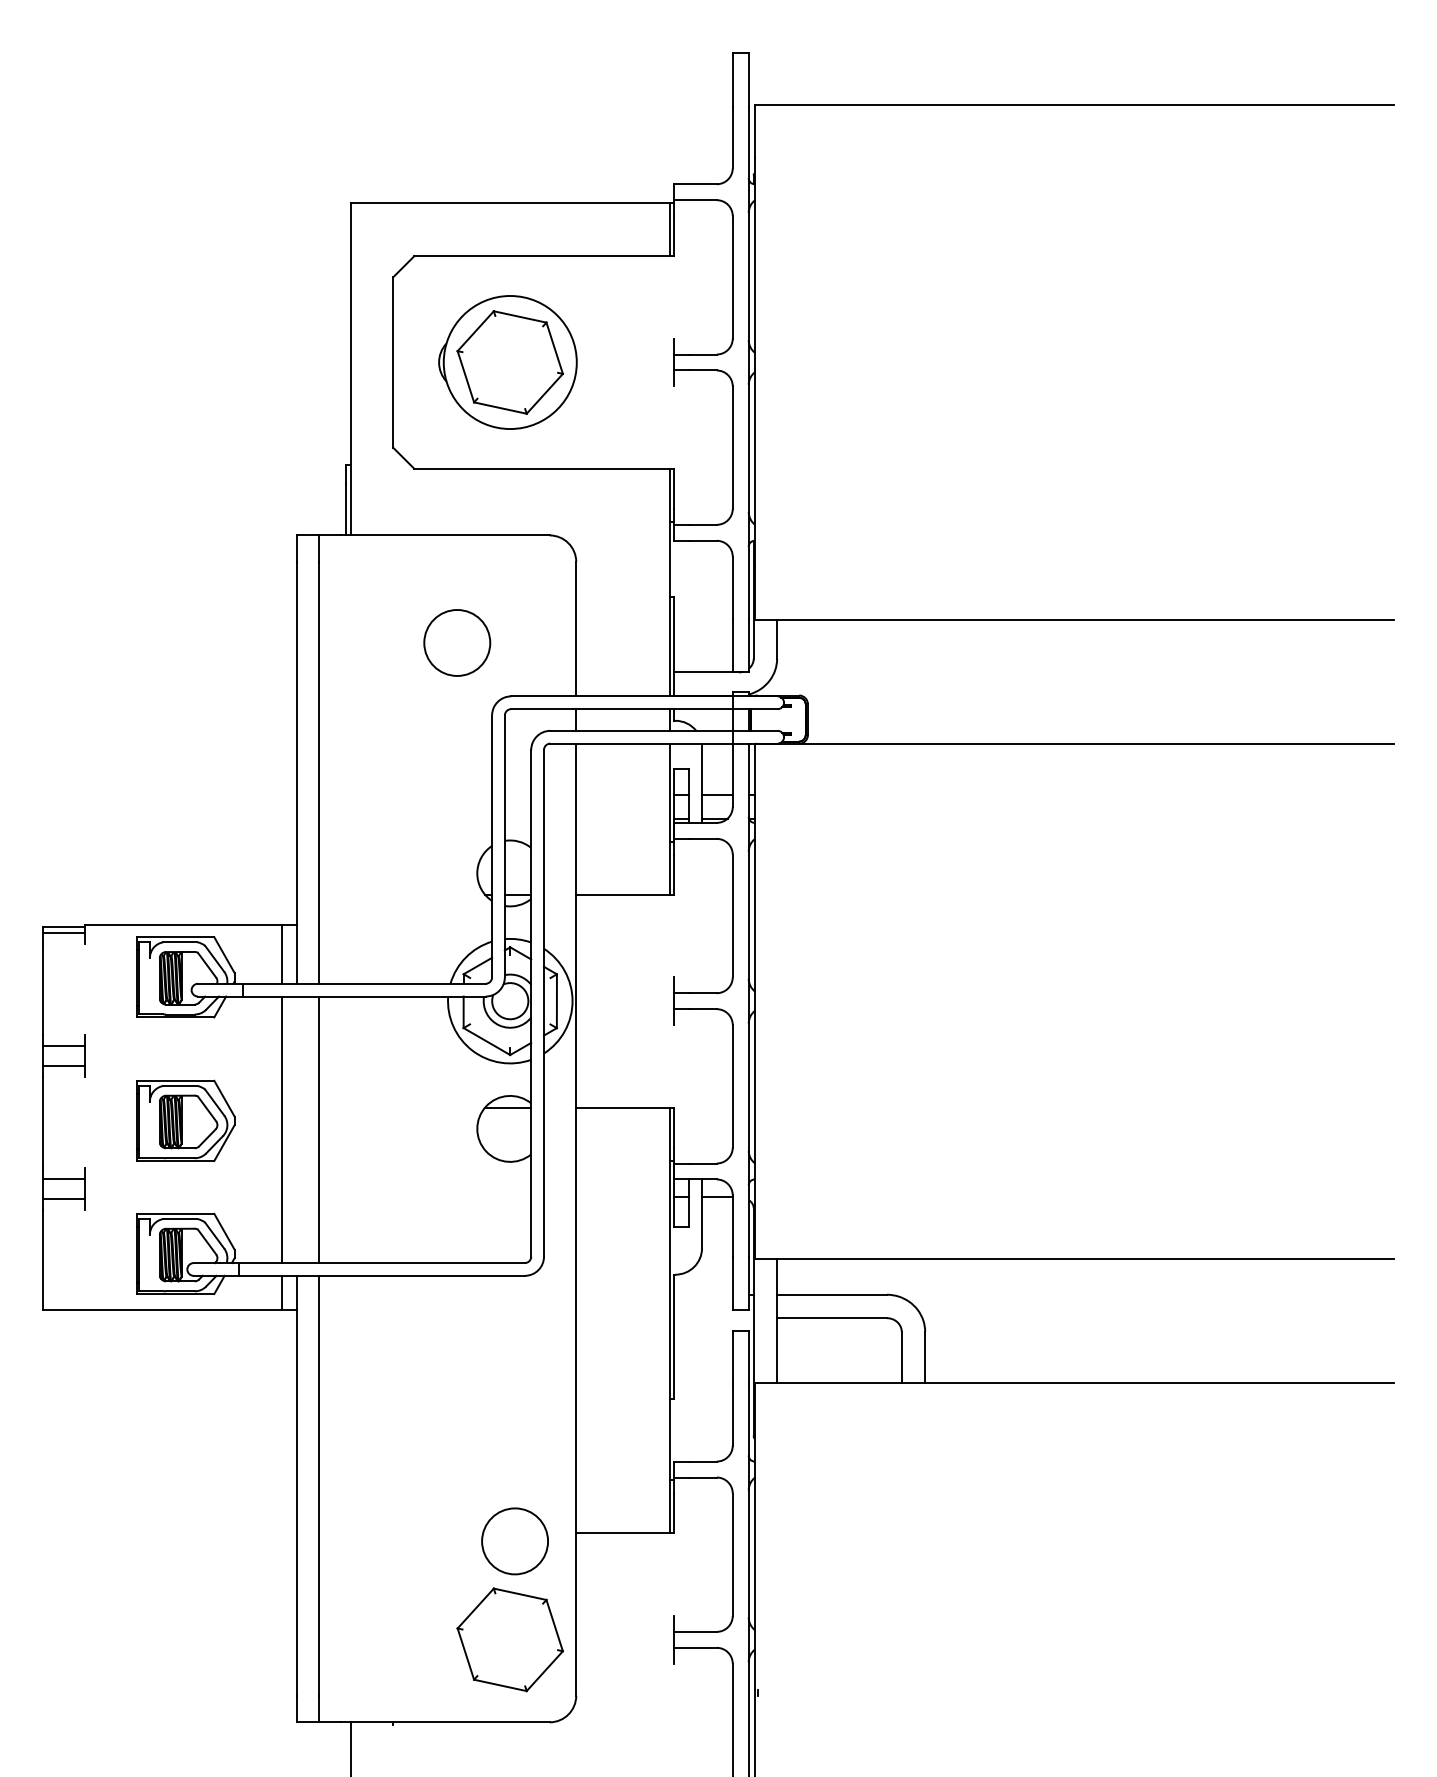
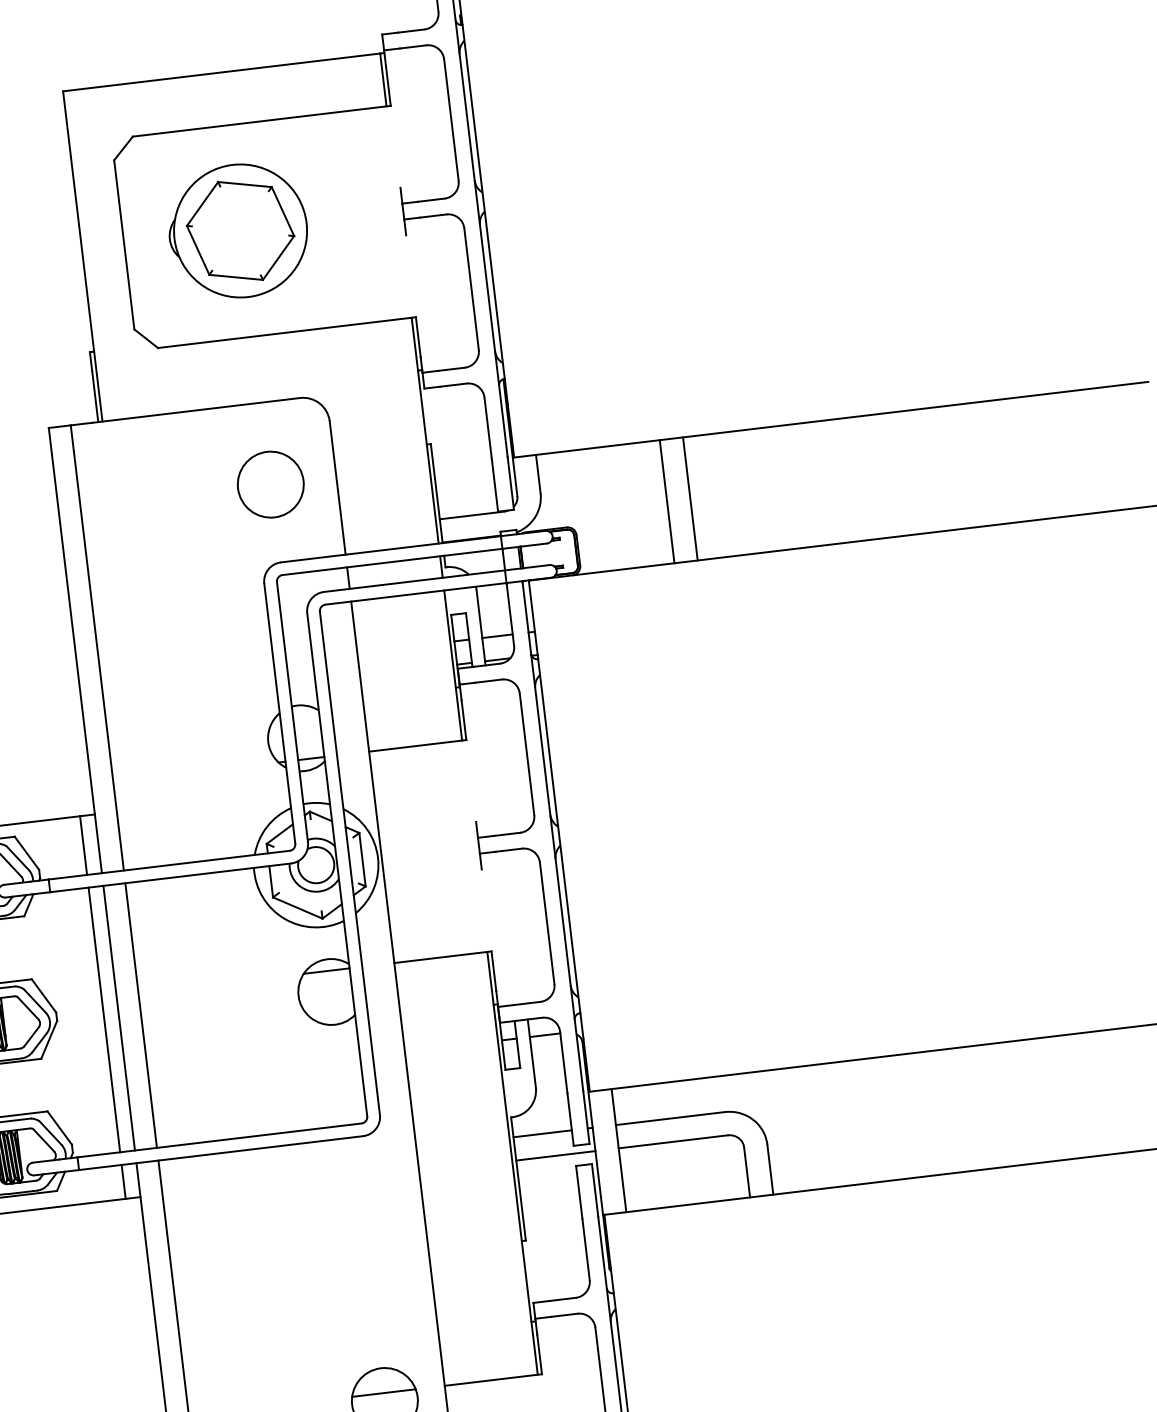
circle: (457, 642) -> (270, 484), moved
line: (901, 681) -> (666, 501), added
line: (925, 681) -> (690, 498), added
line: (296, 1129) -> (119, 1017), added
line: (703, 1294) -> (542, 1133), added
line: (713, 1318) -> (555, 1156), added
line: (515, 1533) -> (384, 1393), added

